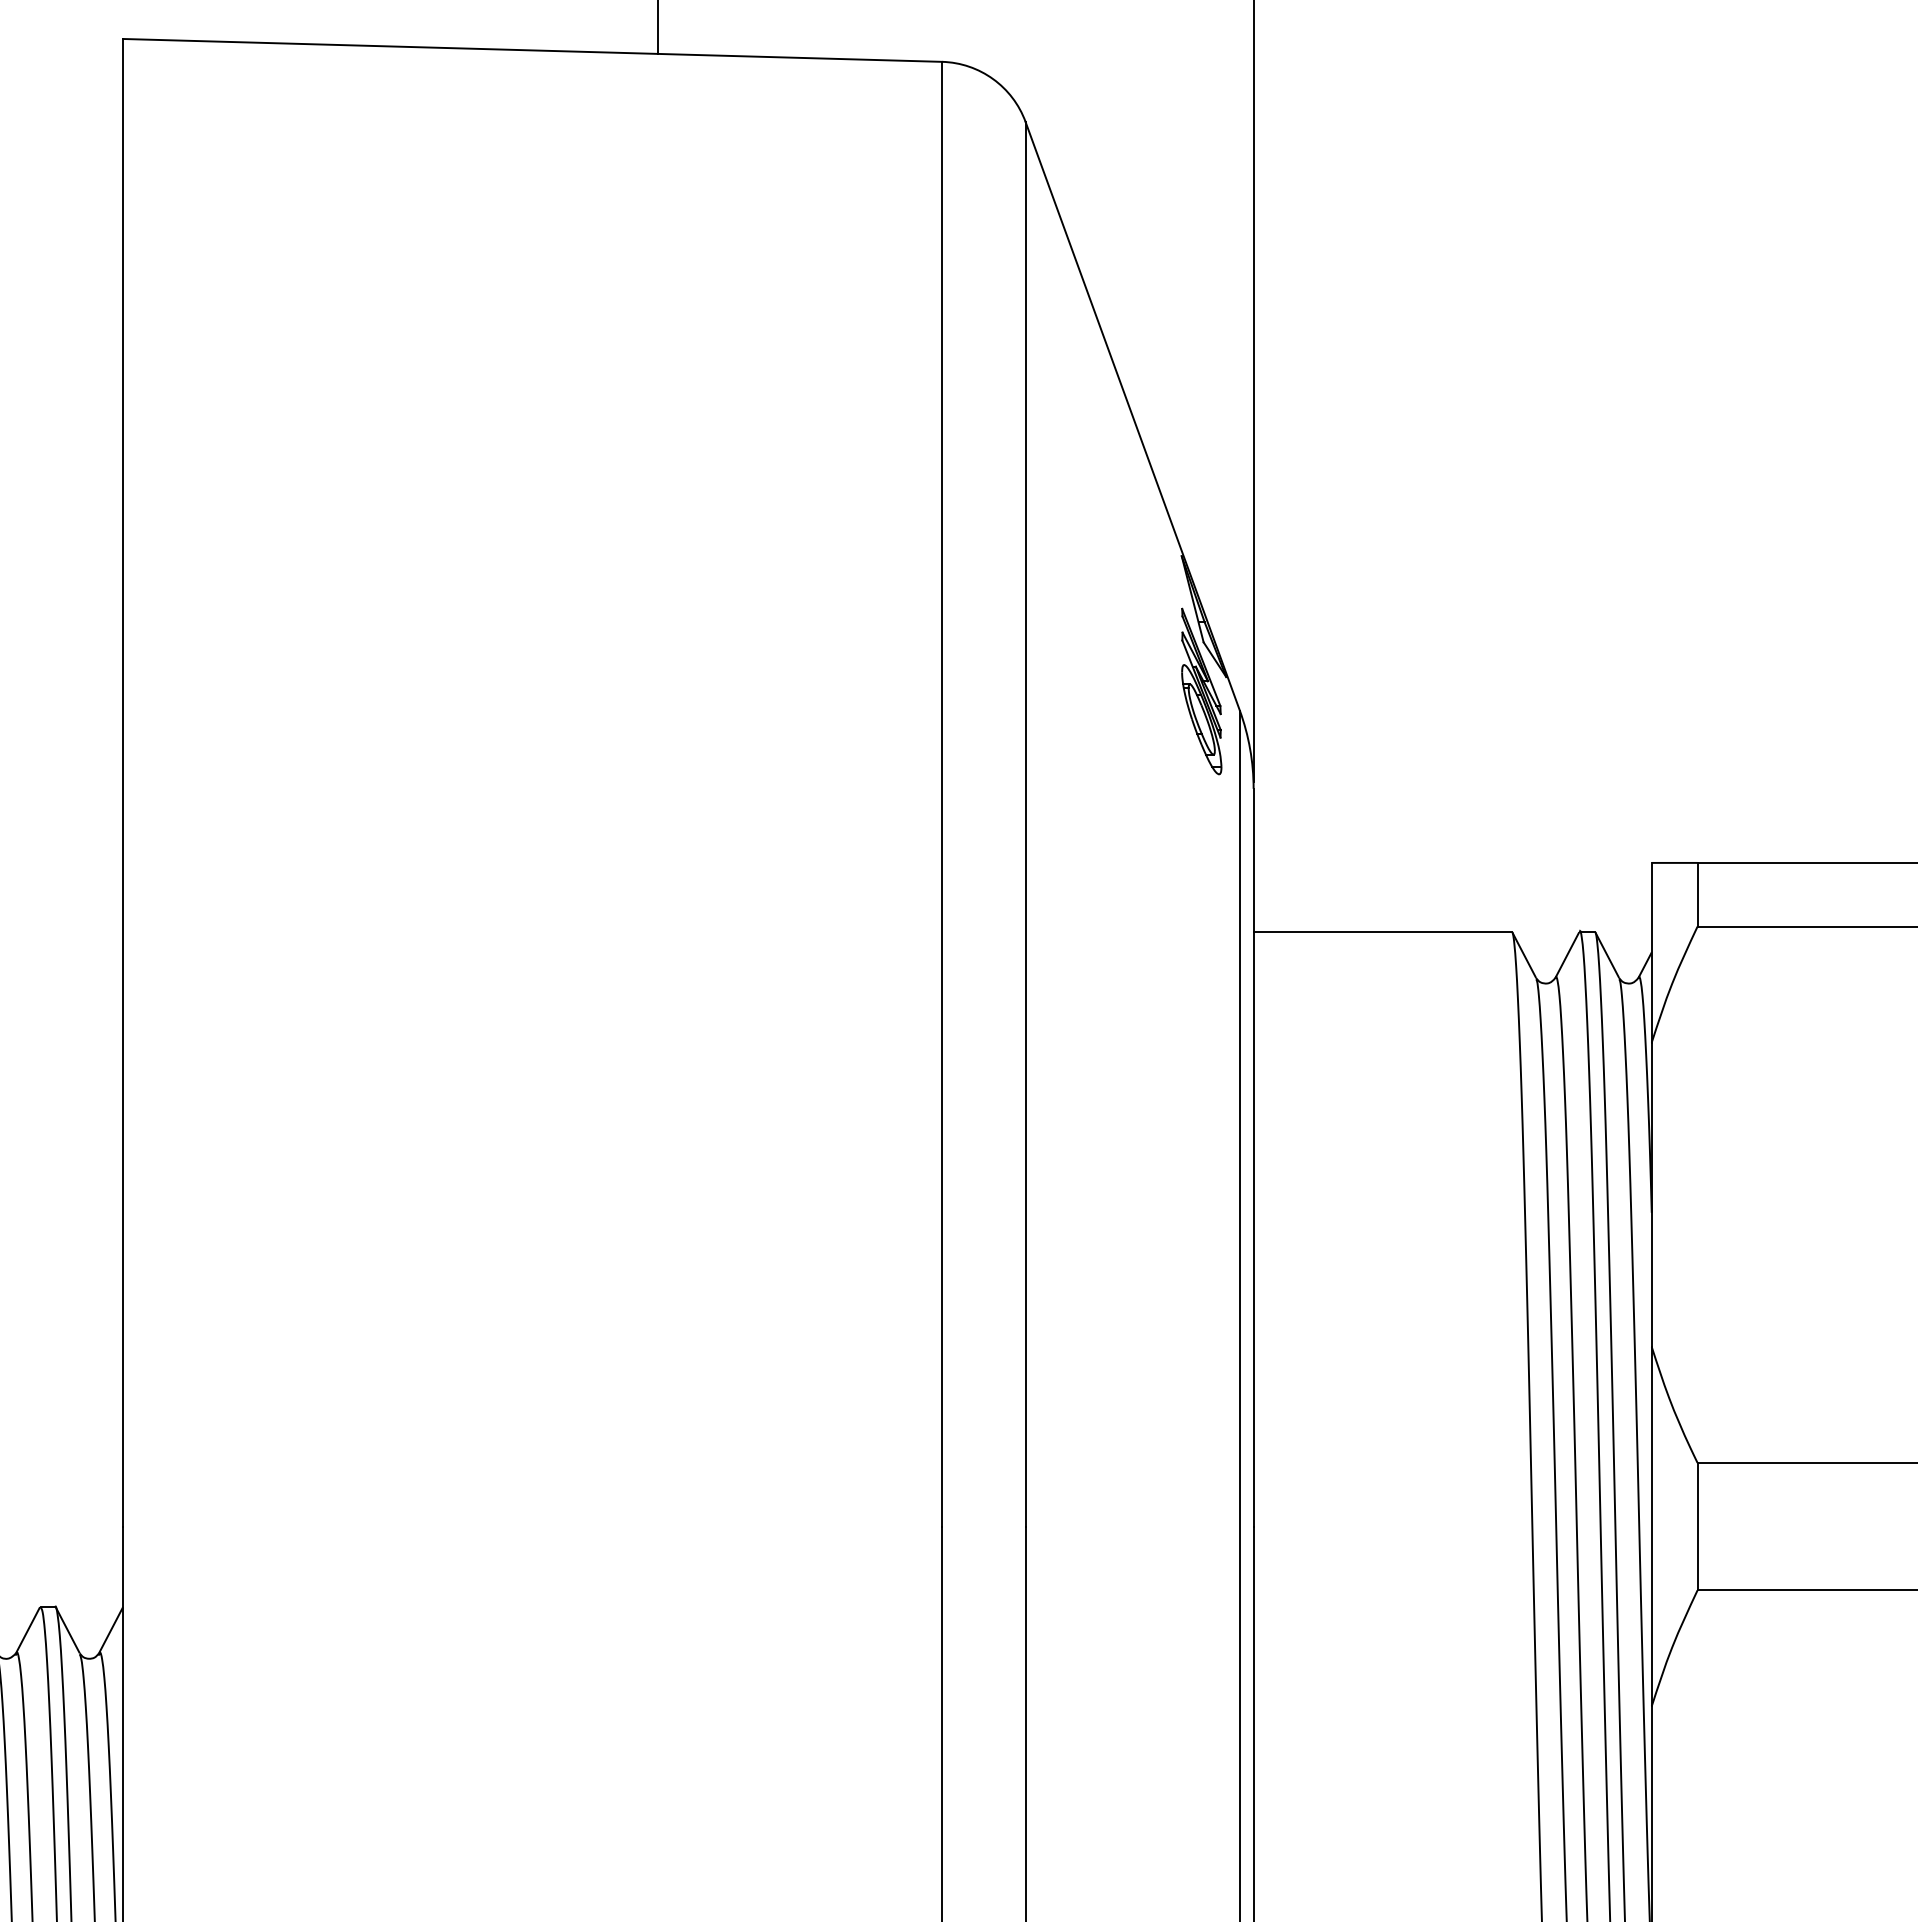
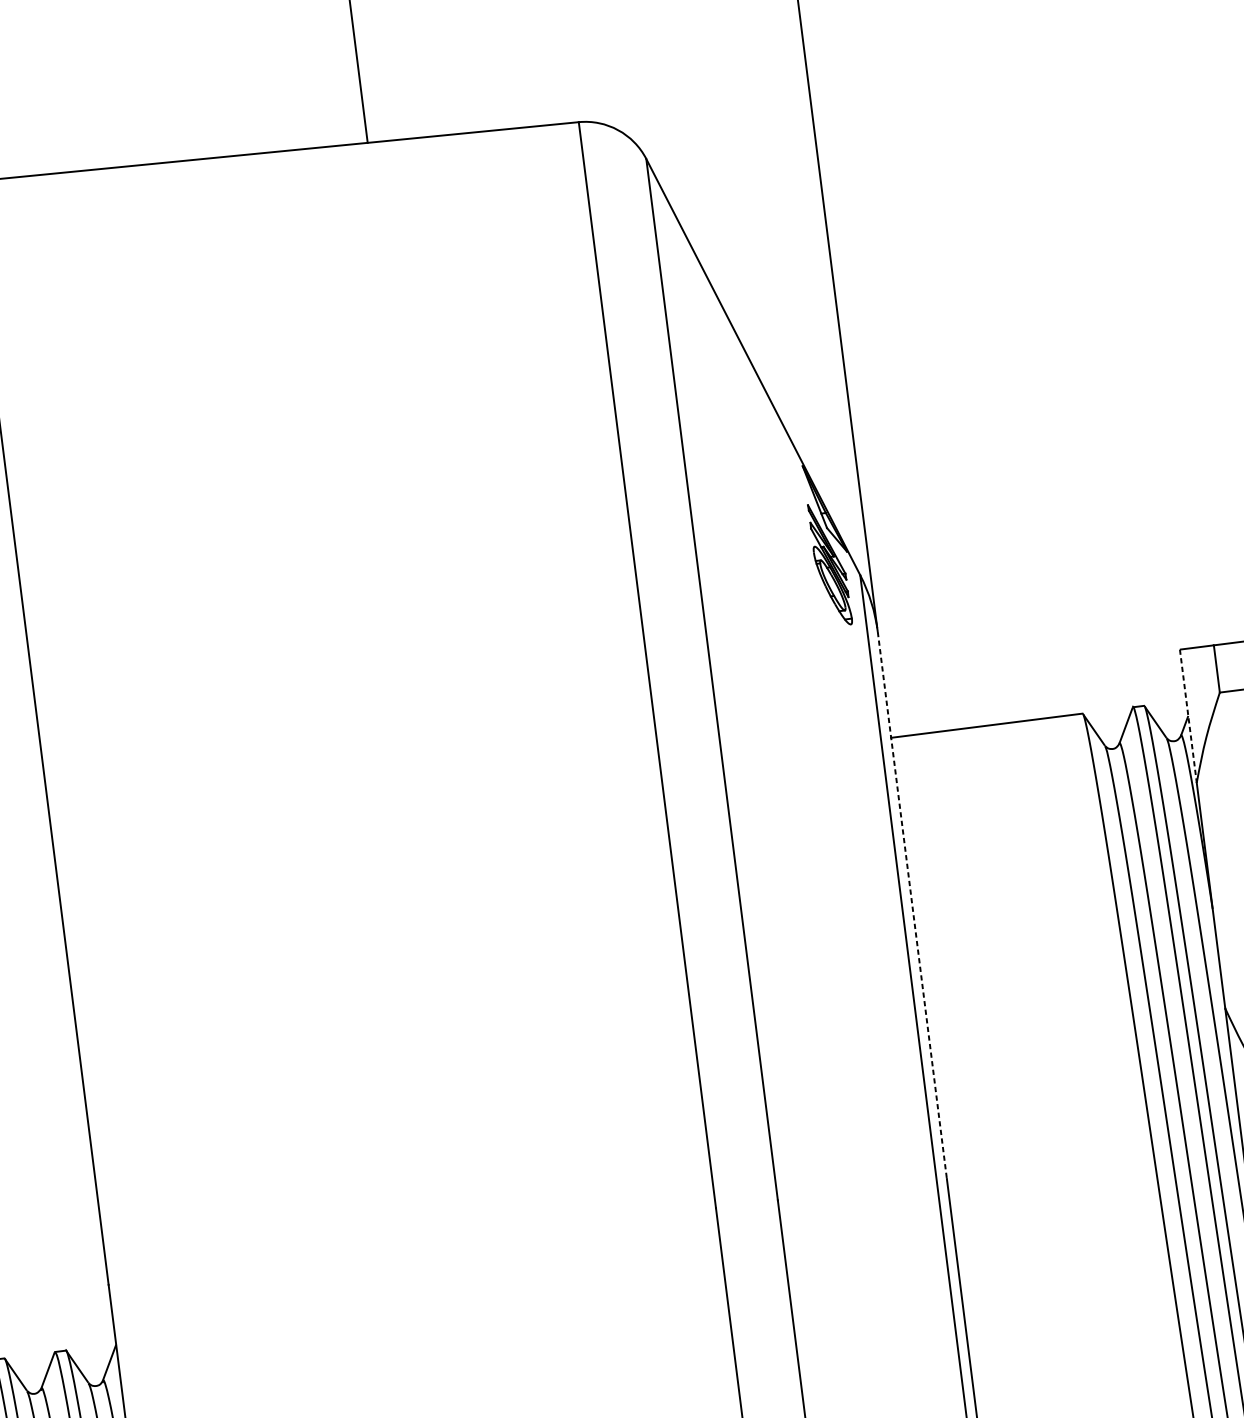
line: (1651, 952) -> (1188, 716), solid -> dashed
line: (1253, 1157) -> (912, 905), solid -> dashed

